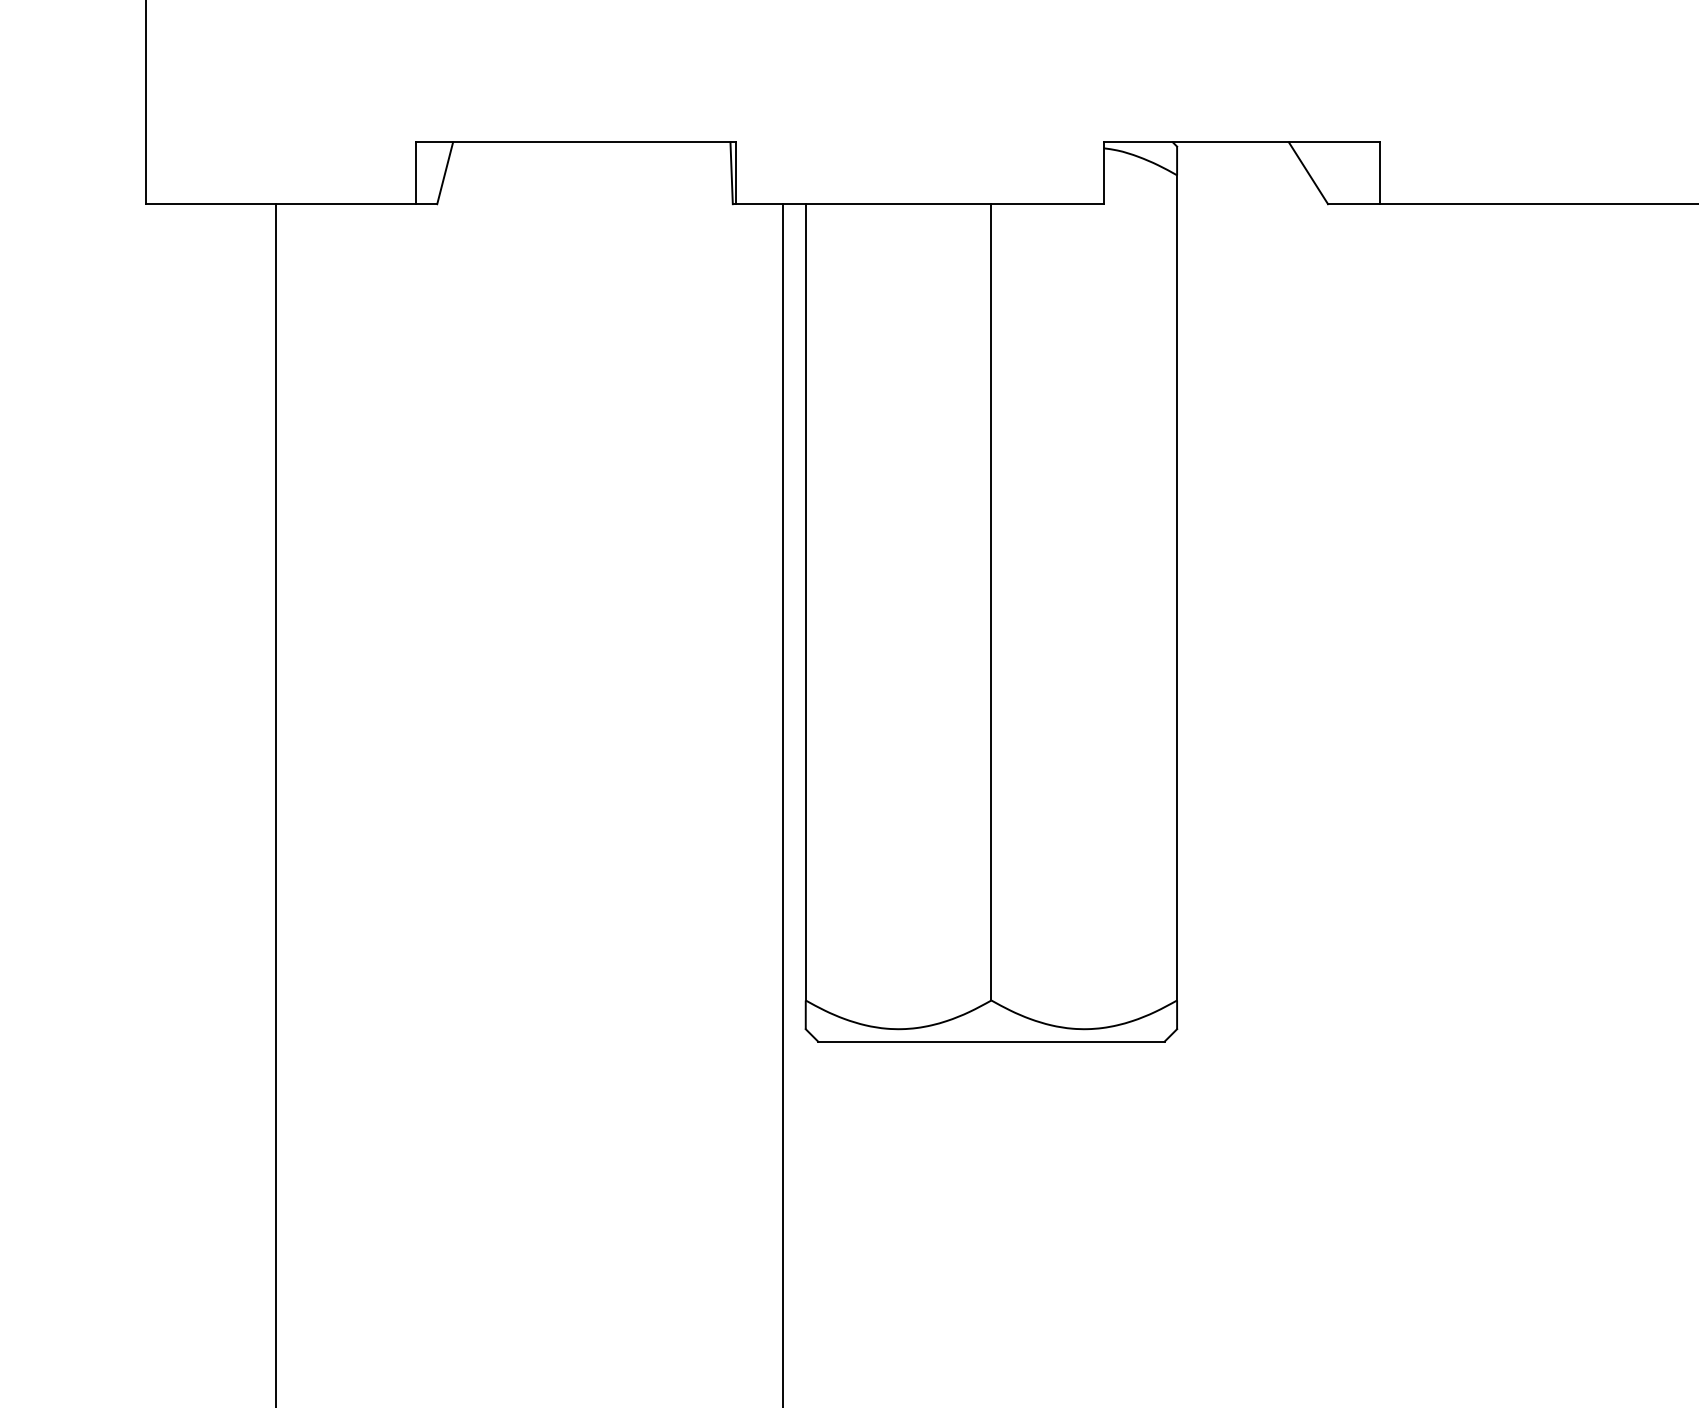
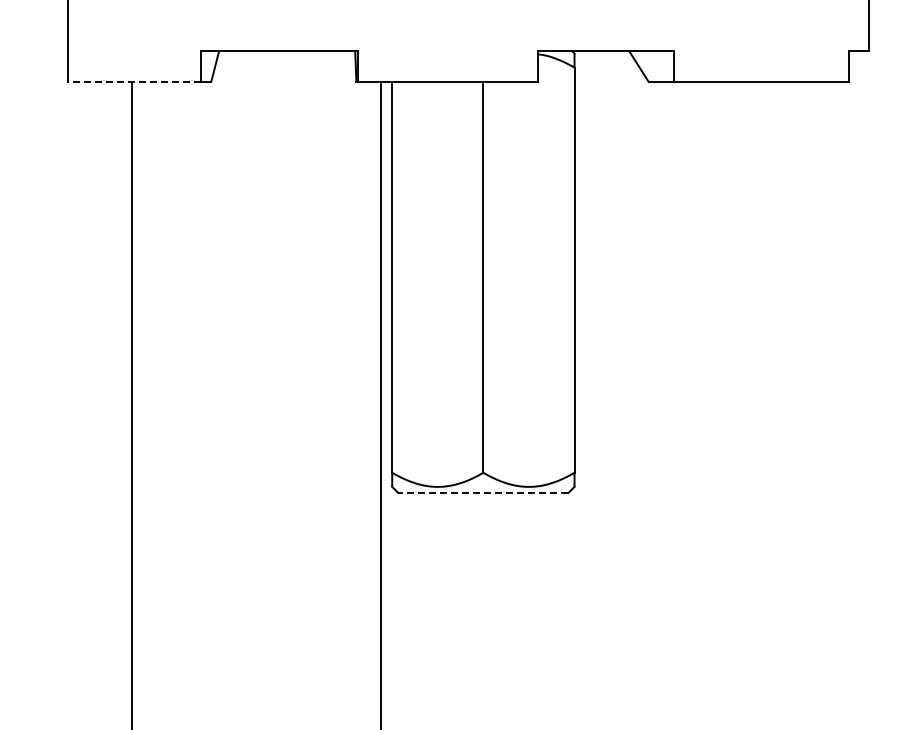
line: (278, 203) -> (133, 81), solid -> dashed
line: (989, 1042) -> (482, 493), solid -> dashed

